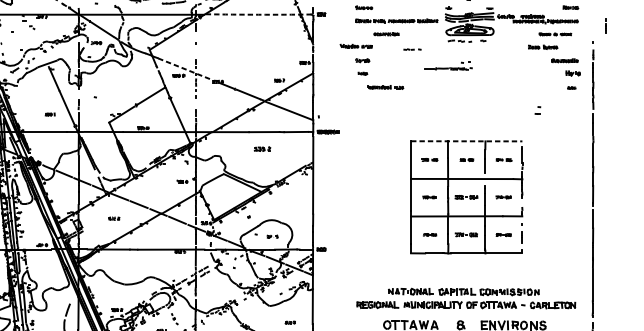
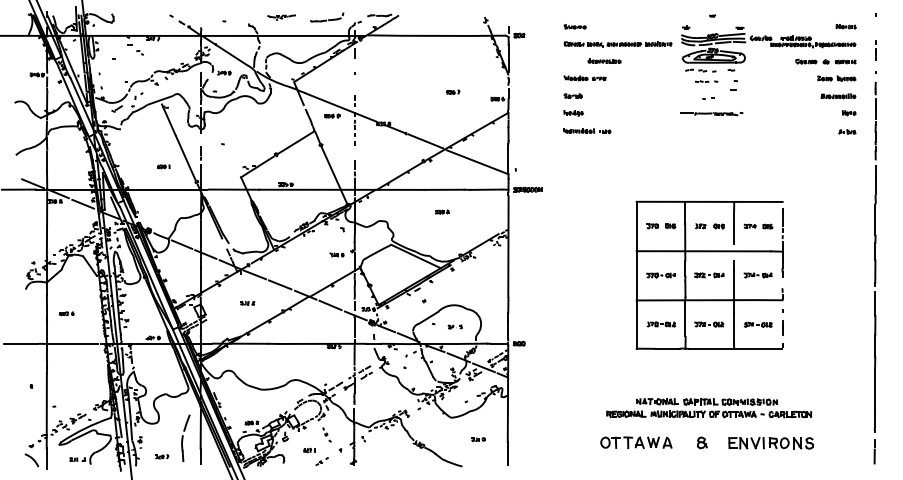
arc: (258, 14) -> (436, 35), dashed -> solid
line: (605, 25) -> (875, 50), moved
part: (555, 34) -> (825, 61), size x1.43
part: (355, 46) -> (584, 78), moved
part: (542, 47) -> (836, 78), moved
line: (412, 49) -> (706, 81), moved
line: (185, 69) -> (341, 107), dashed -> solid
part: (448, 69) -> (711, 114), moved
part: (362, 73) -> (573, 113), size x1.67
part: (572, 73) -> (848, 113), size x0.71
part: (279, 79) -> (453, 91), moved
part: (385, 87) -> (587, 131), moved
part: (571, 87) -> (847, 131), size x1.67
part: (537, 110) -> (733, 85), moved
line: (466, 141) -> (709, 201), dashed -> solid
part: (262, 148) -> (442, 211), size x0.62
part: (429, 160) -> (661, 226), size x1.43
part: (466, 160) -> (709, 226), size x1.67
part: (503, 160) -> (758, 226), size x1.43
part: (429, 197) -> (660, 275), size x1.67
part: (503, 197) -> (757, 275), size x1.43
part: (429, 234) -> (661, 324), size x1.67
part: (503, 234) -> (757, 324), size x1.43
part: (466, 298) -> (709, 408), size x0.71

